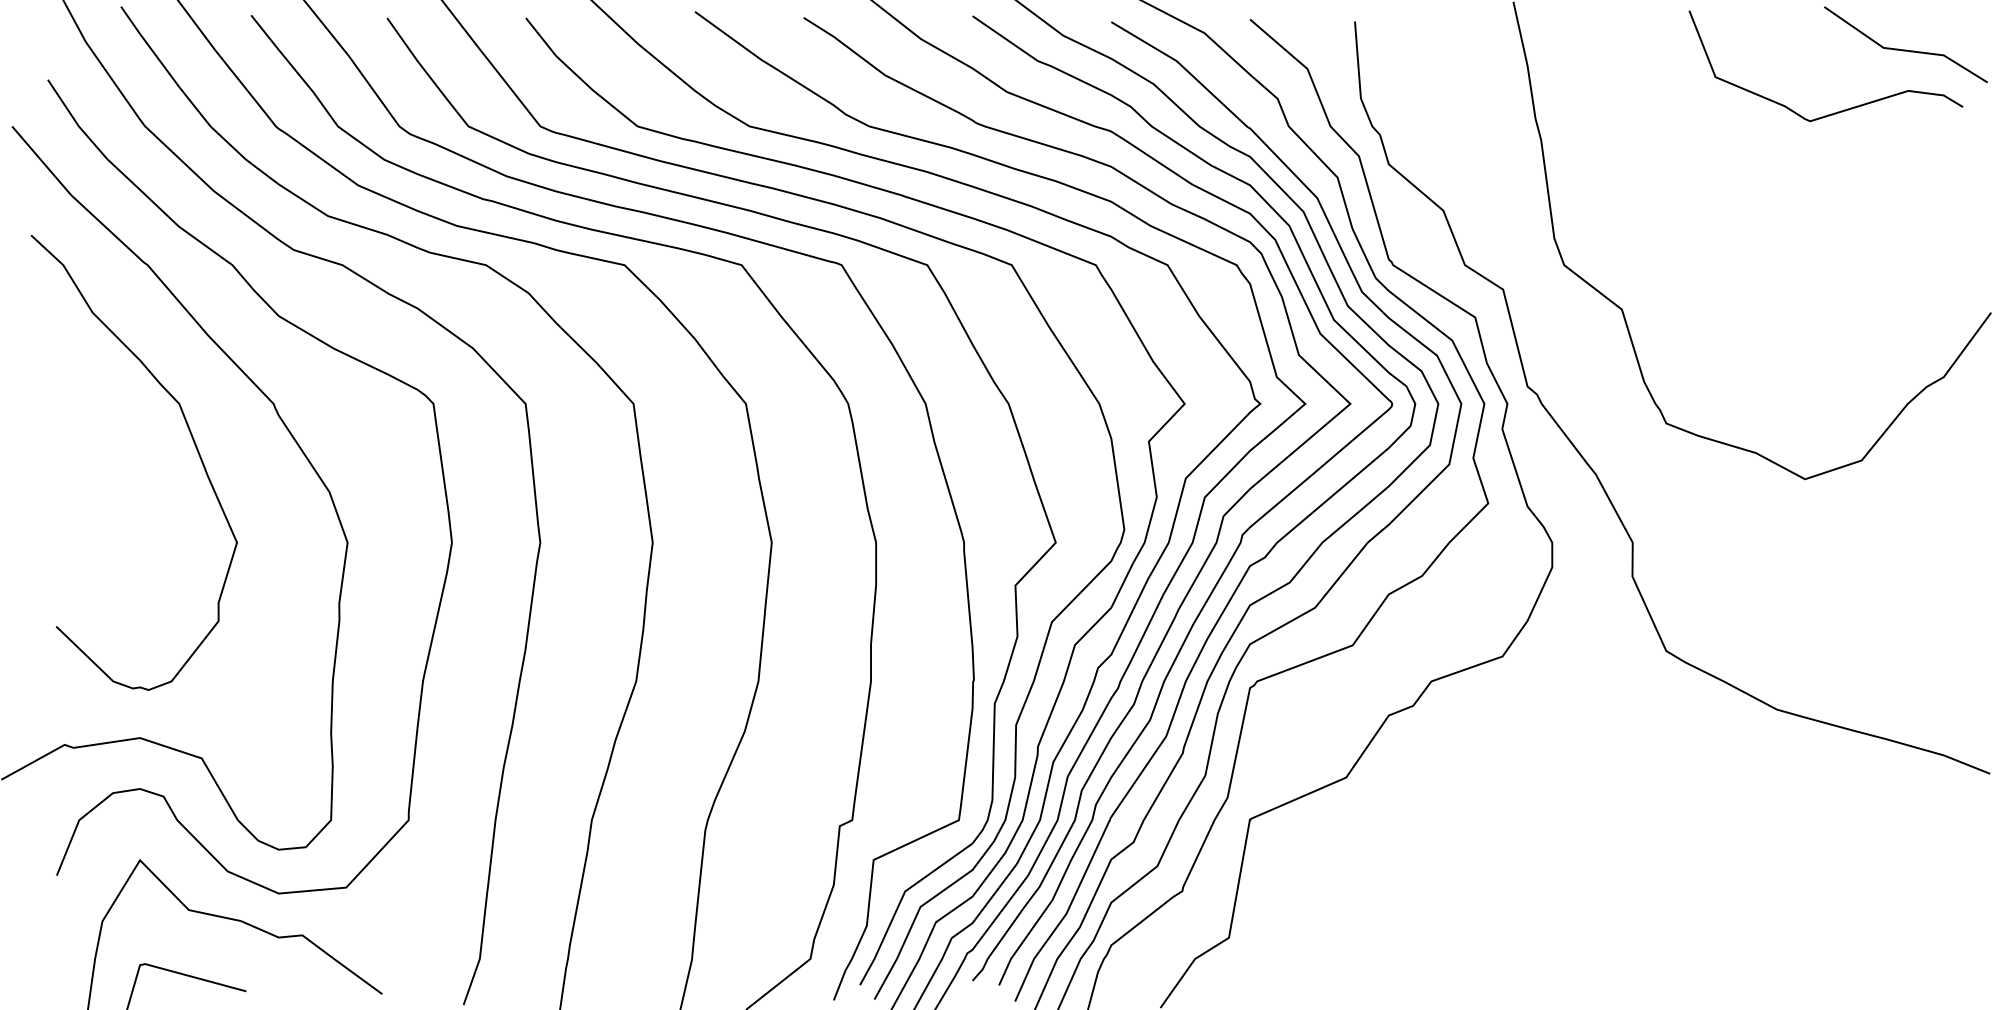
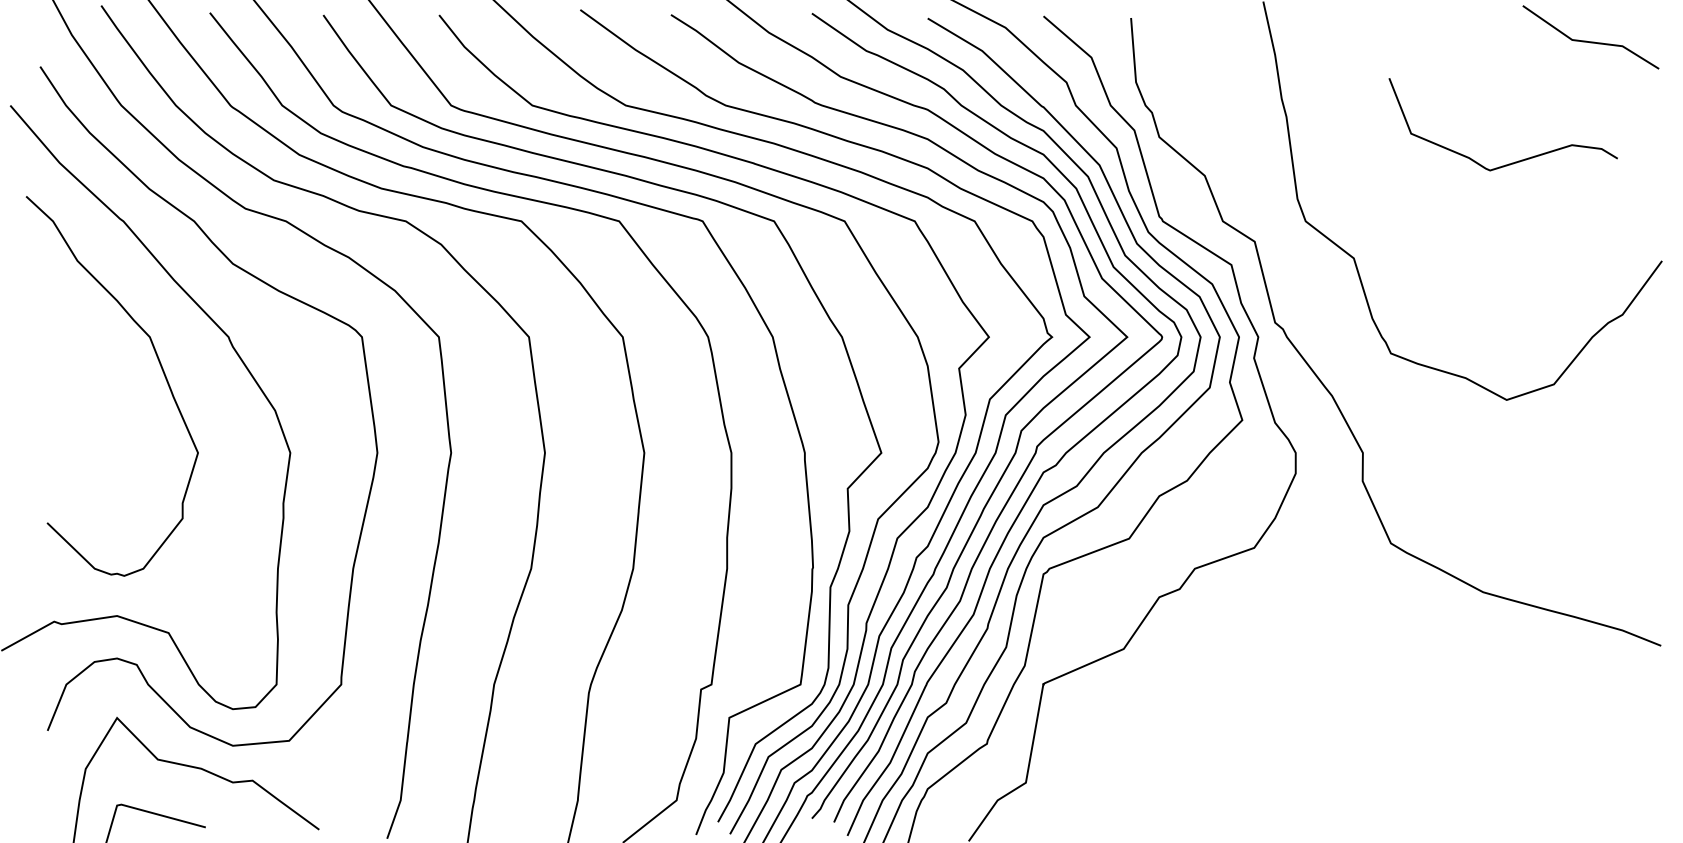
curve: (1837, 111) -> (1512, 162), moved

